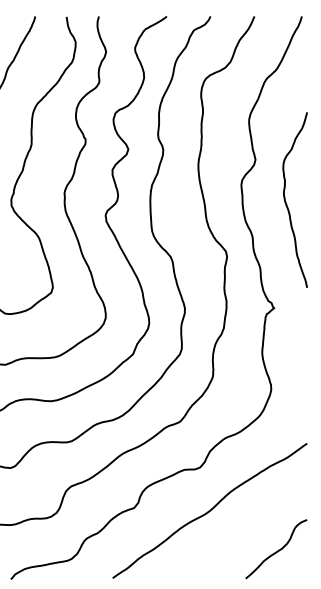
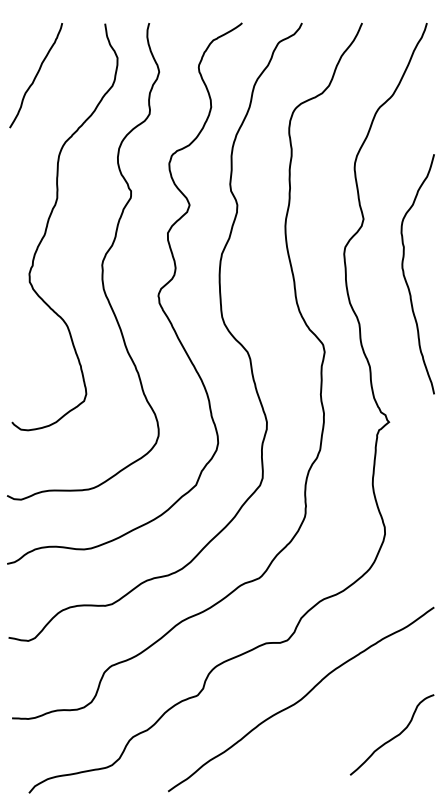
curve: (276, 551) -> (392, 737), moved

